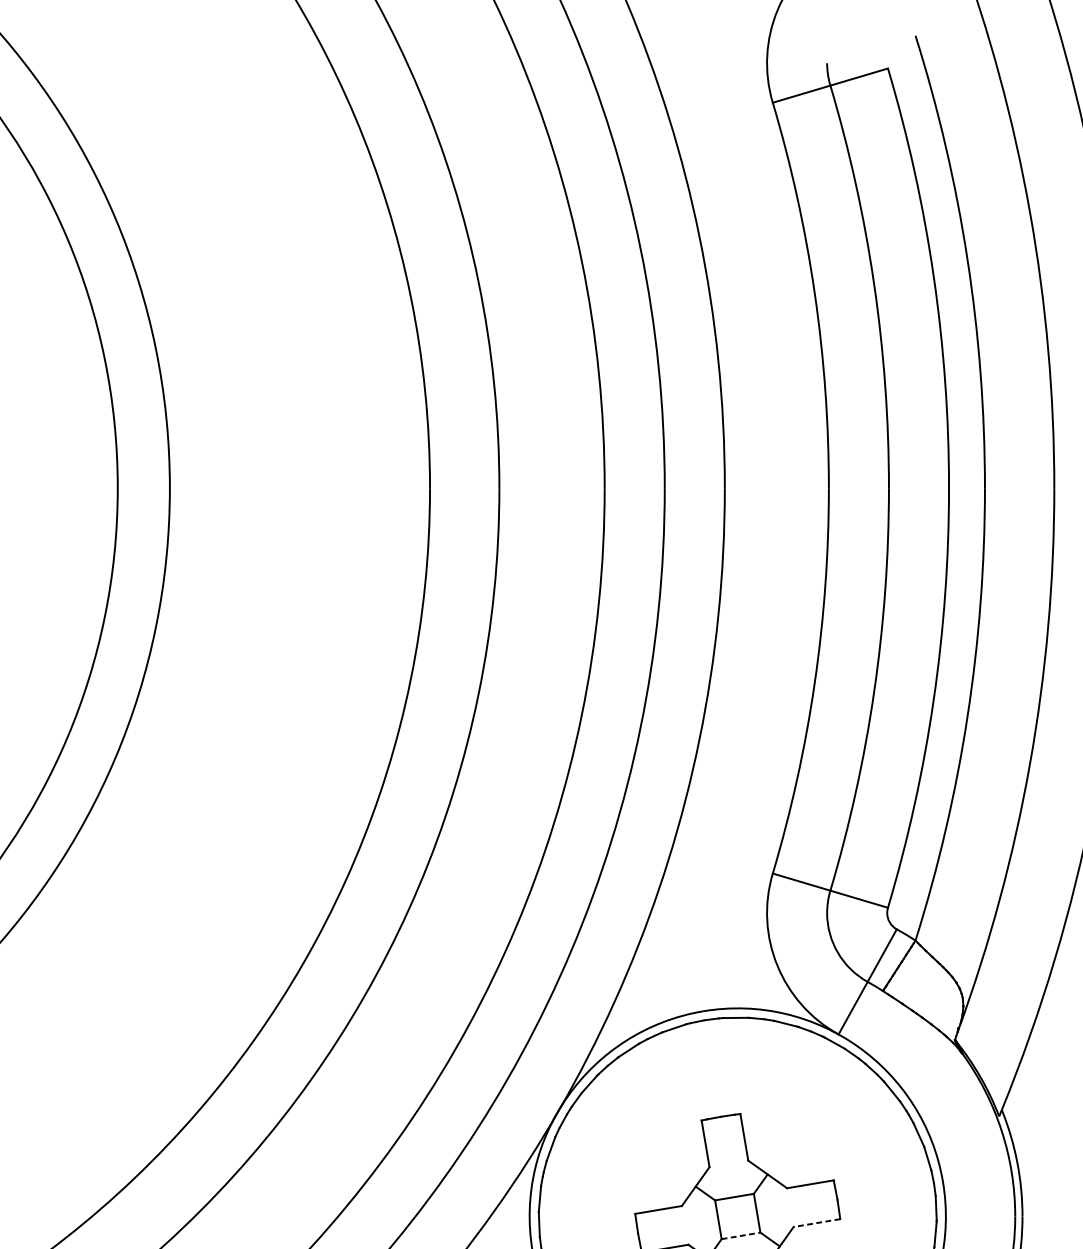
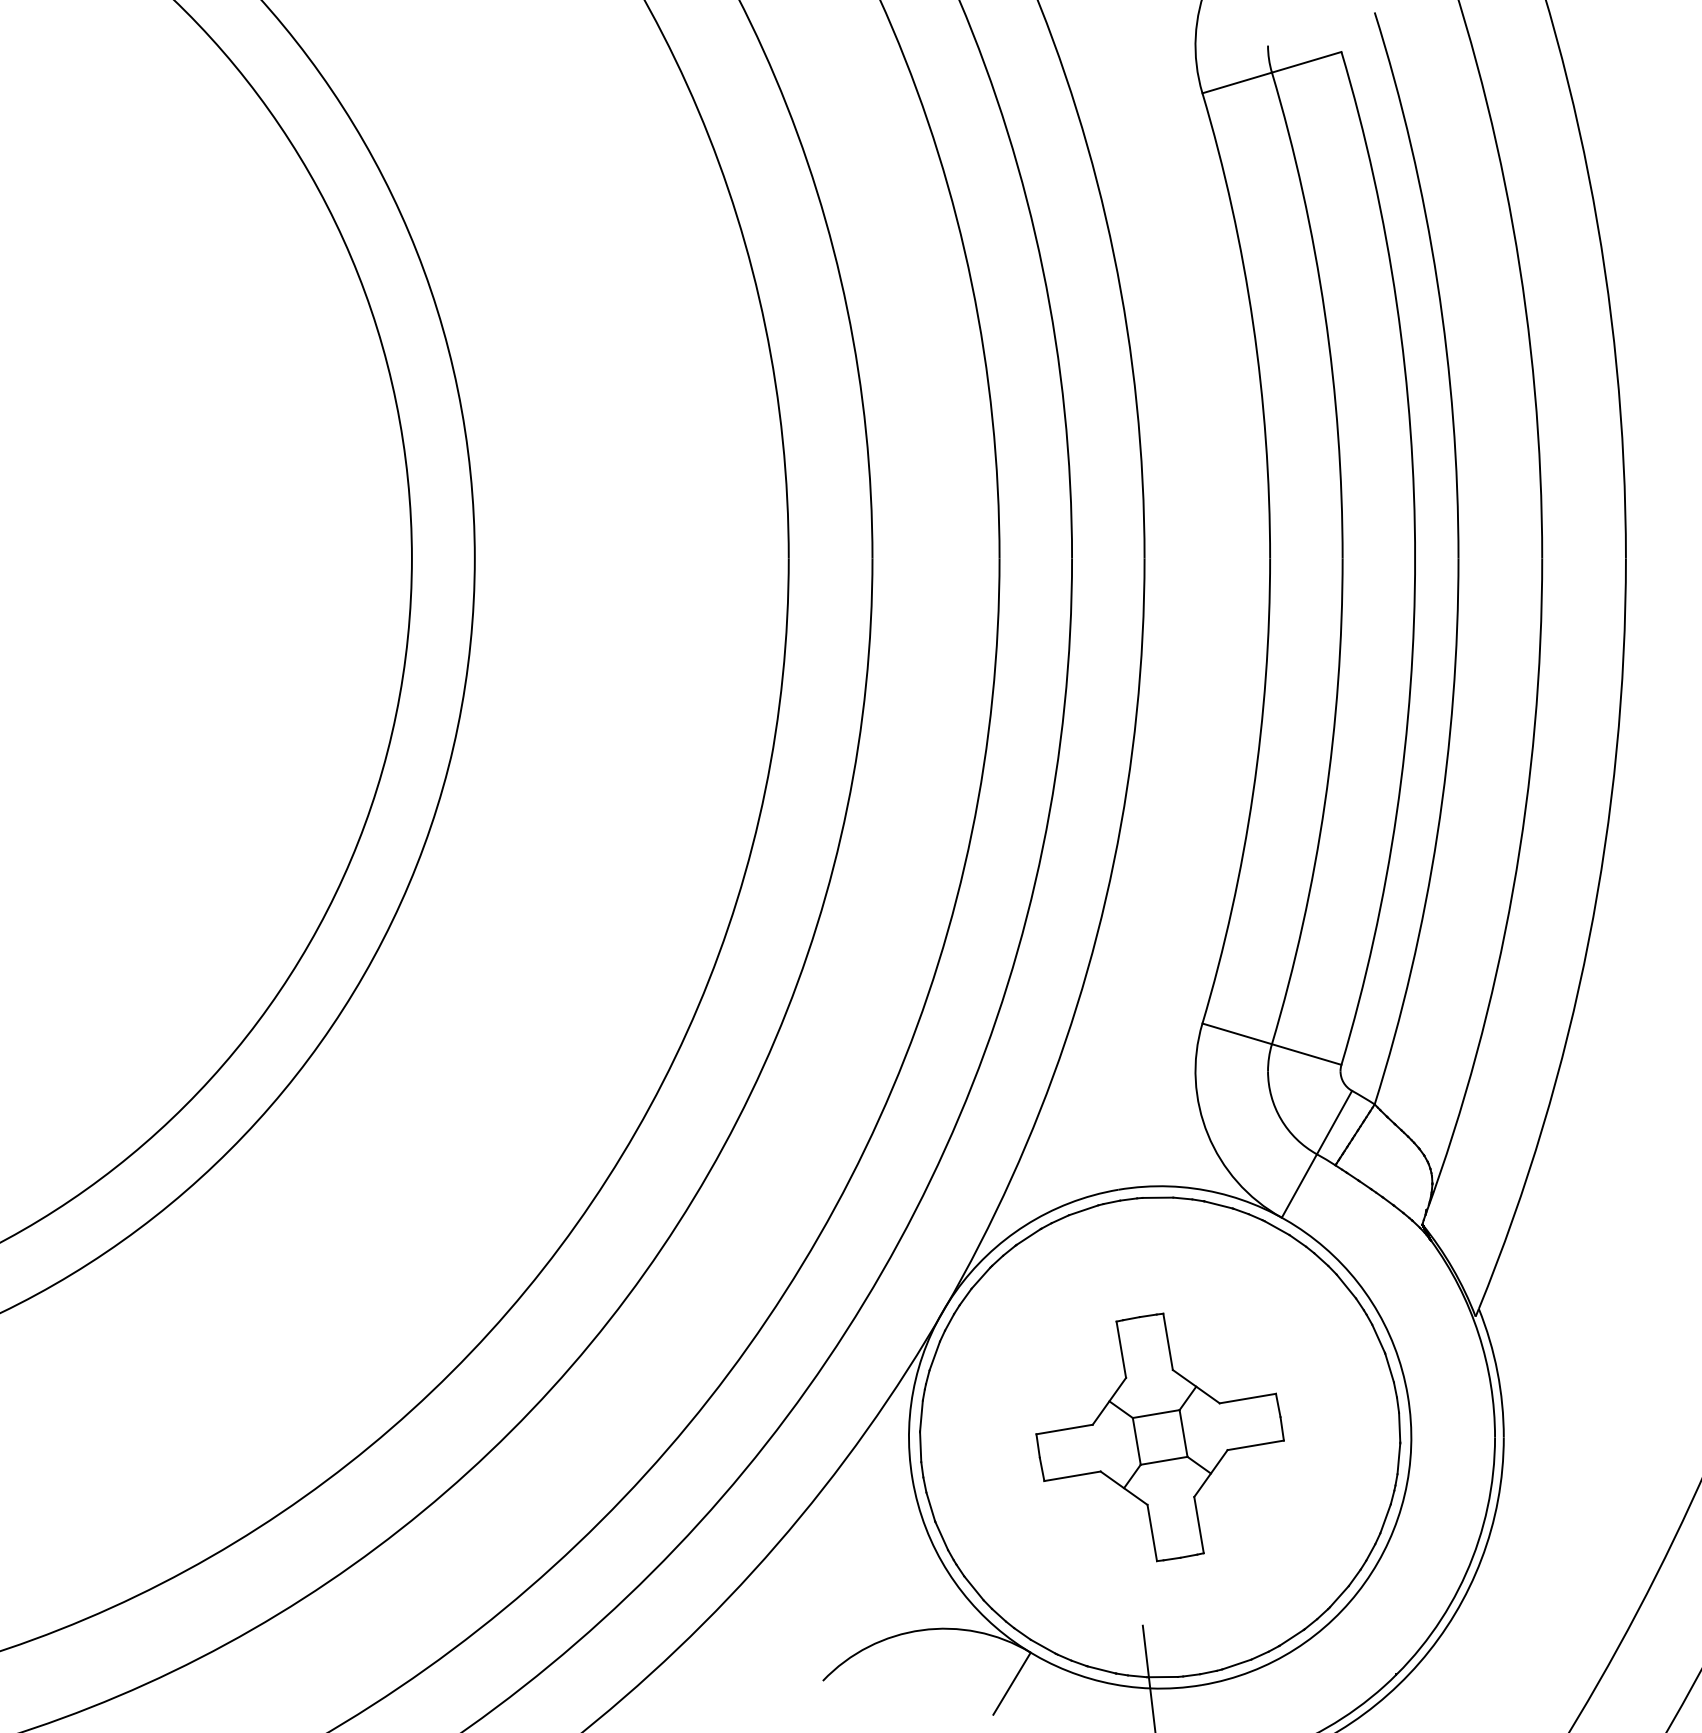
line: (816, 1223) -> (1255, 1445), dashed -> solid
line: (741, 1235) -> (1164, 1460), dashed -> solid

